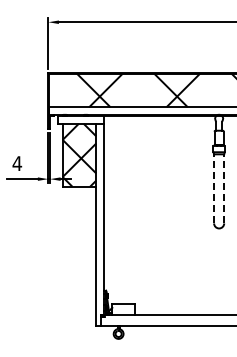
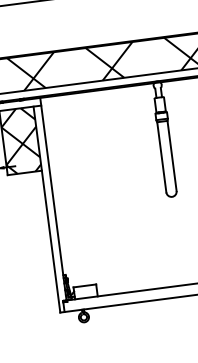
line: (214, 188) -> (162, 156), dashed -> solid
line: (224, 188) -> (172, 155), dashed -> solid

